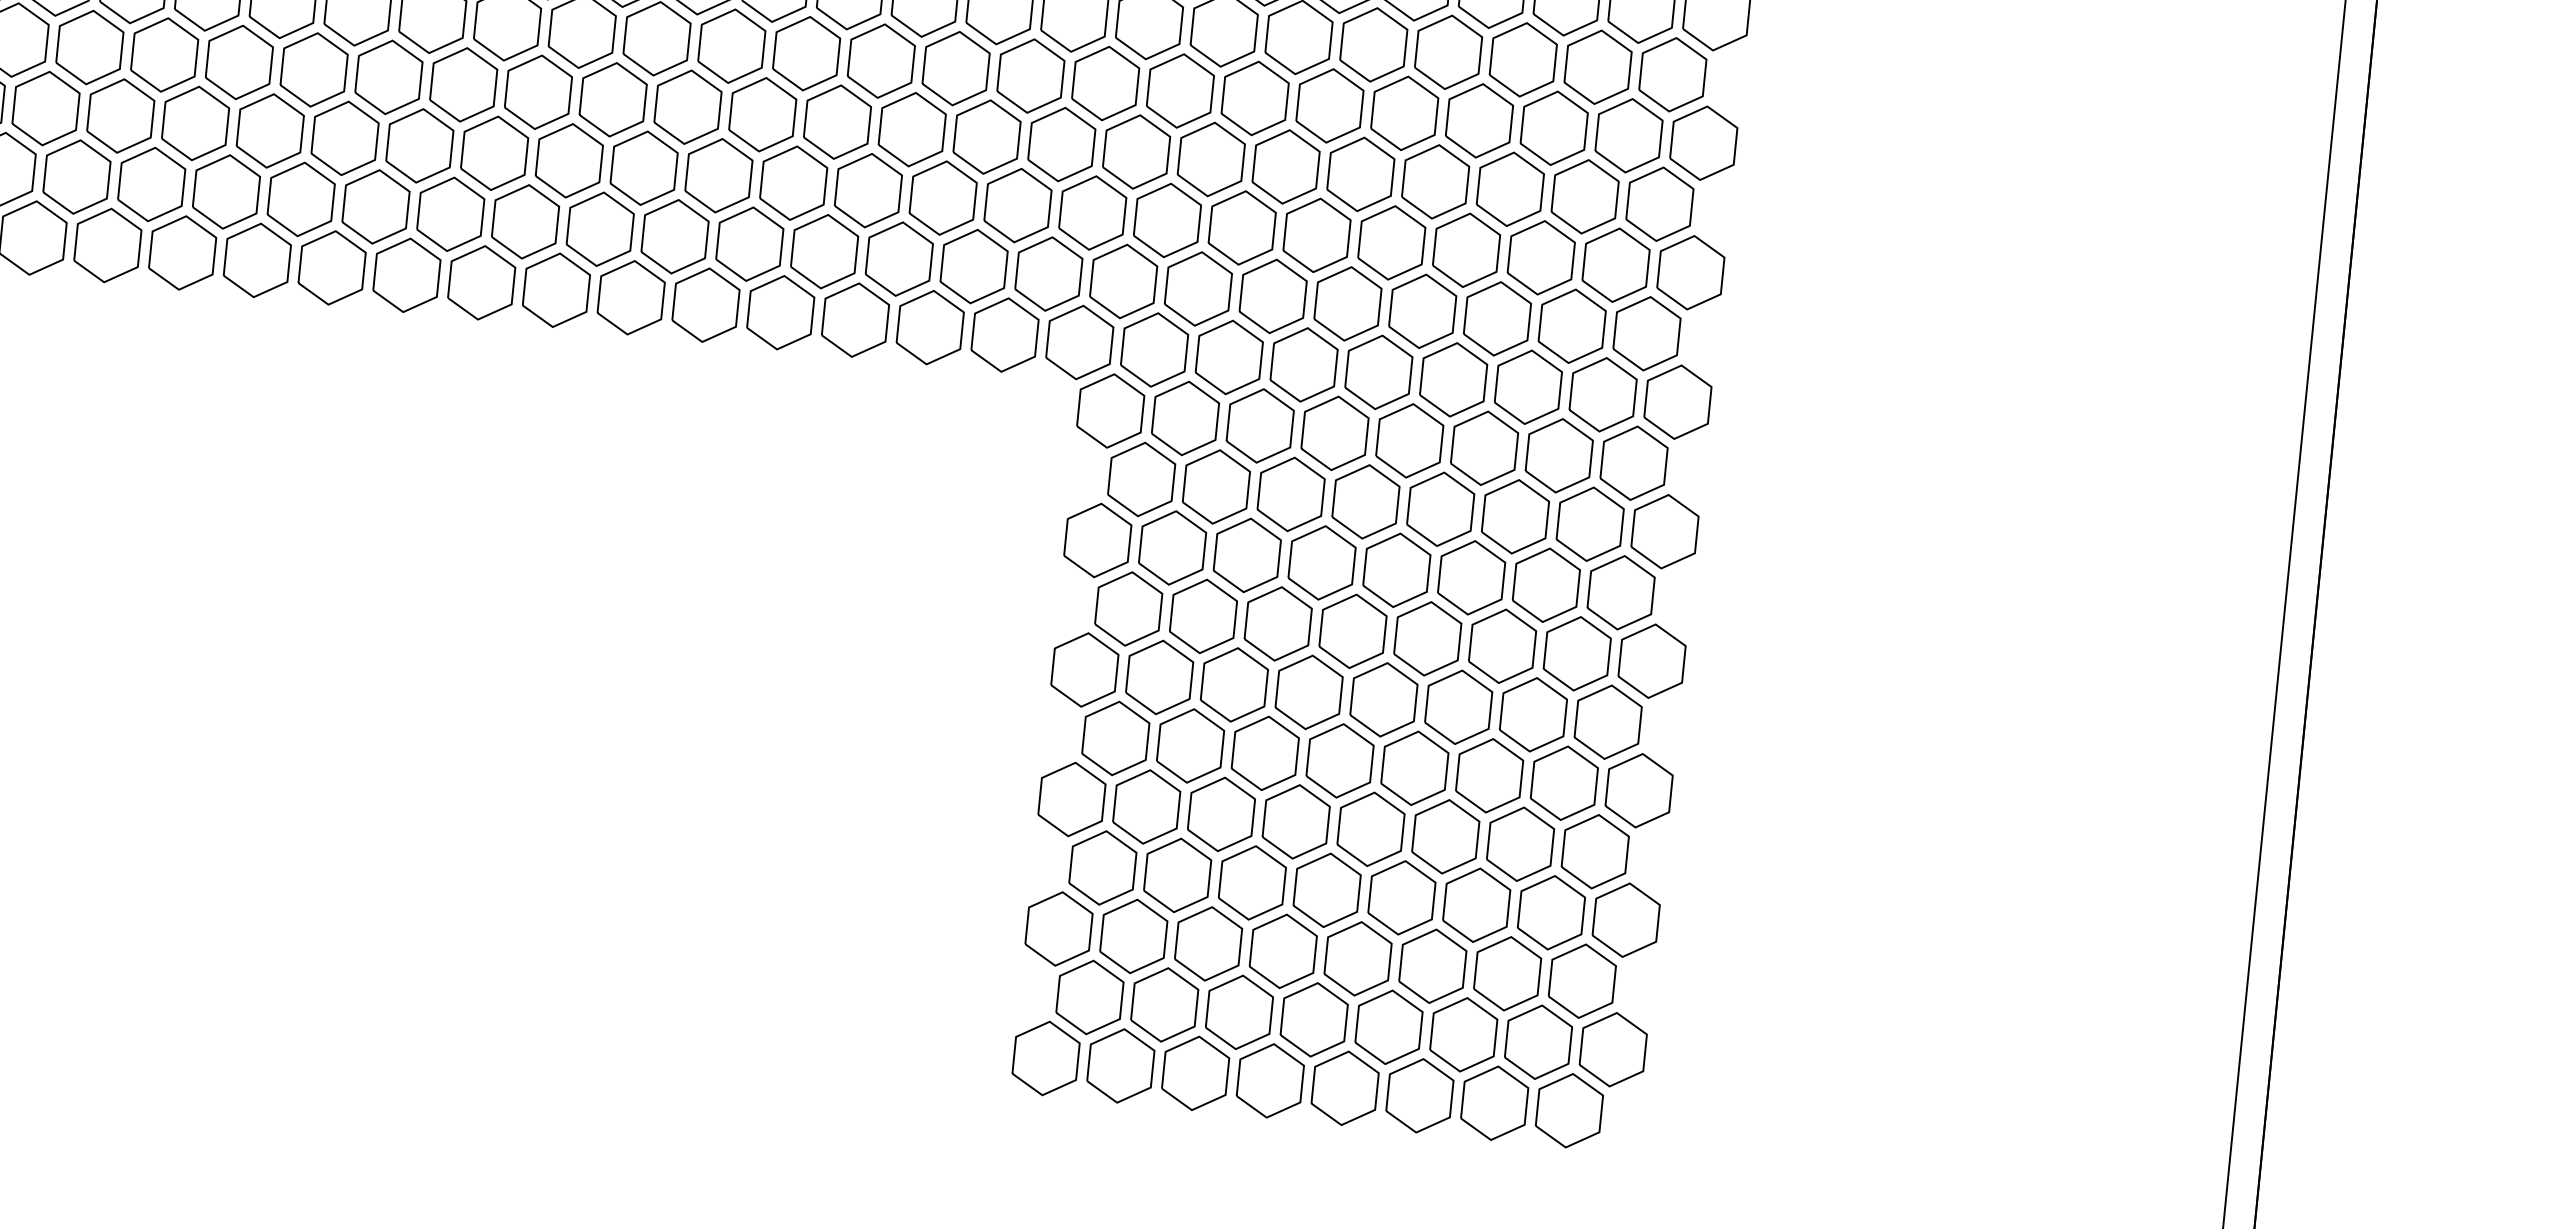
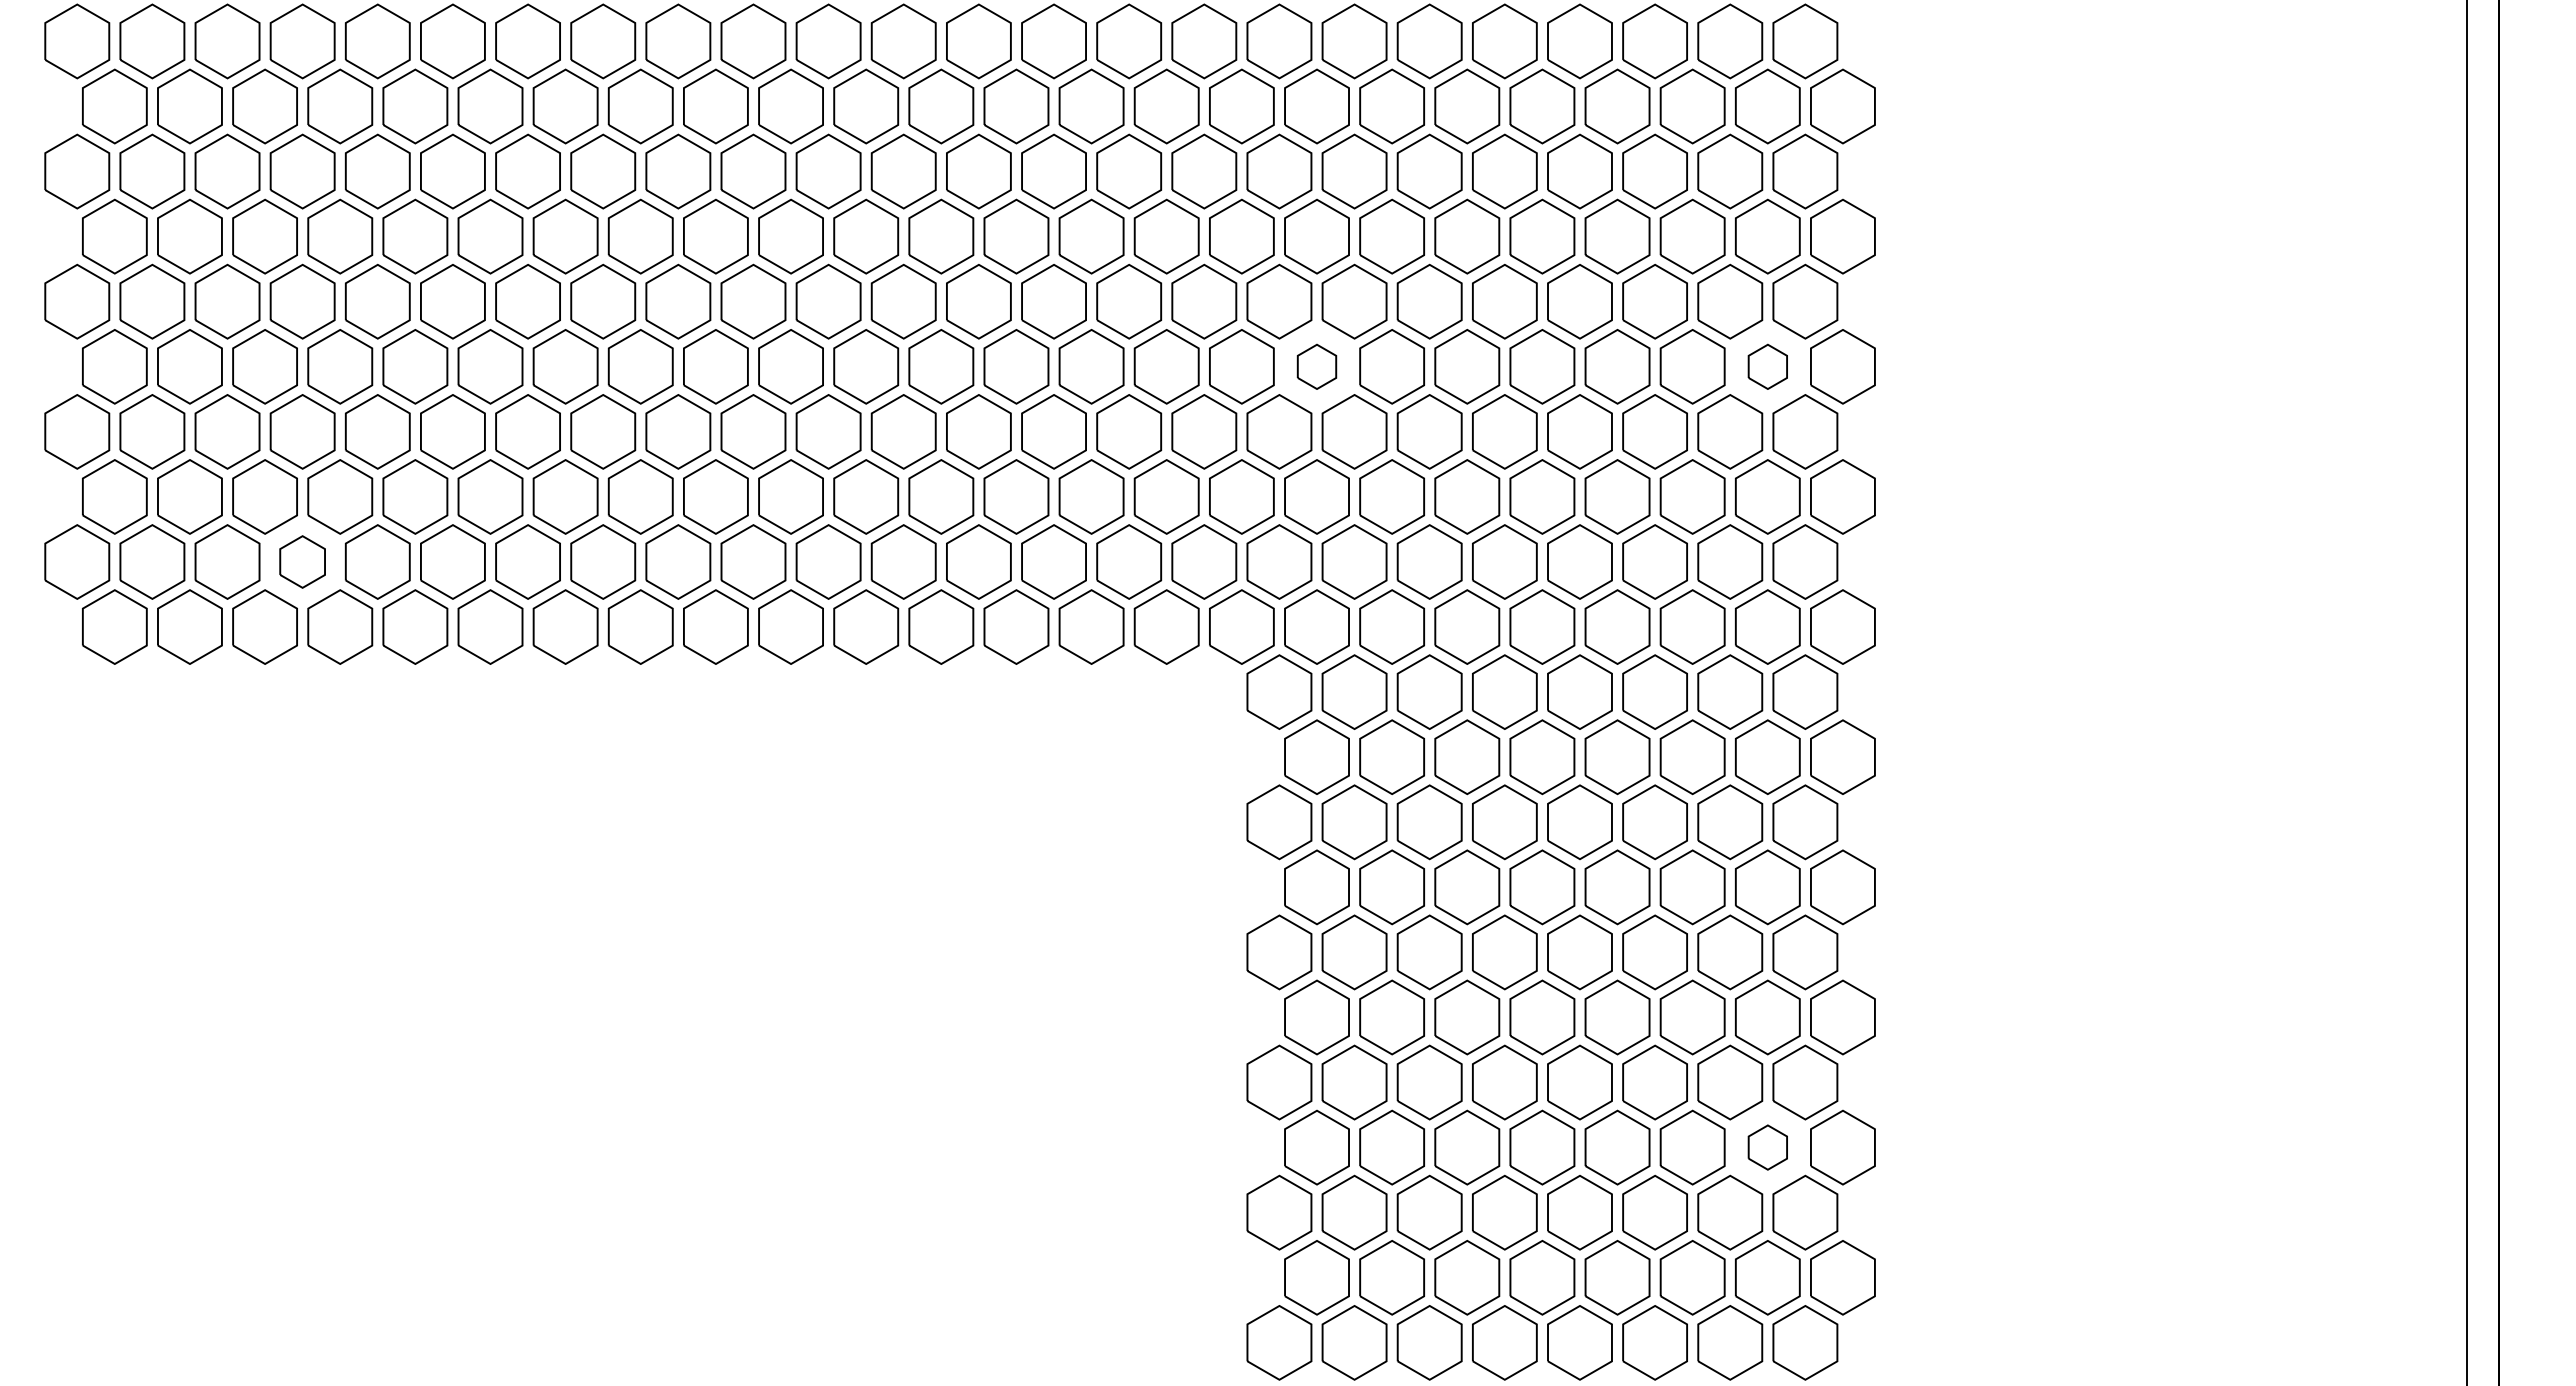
part: (1179, 90) -> (1316, 366), size x0.6
part: (1628, 135) -> (1767, 366), size x0.6
part: (151, 183) -> (302, 561), size x0.7
part: (1551, 912) -> (1767, 1147), size x0.6

